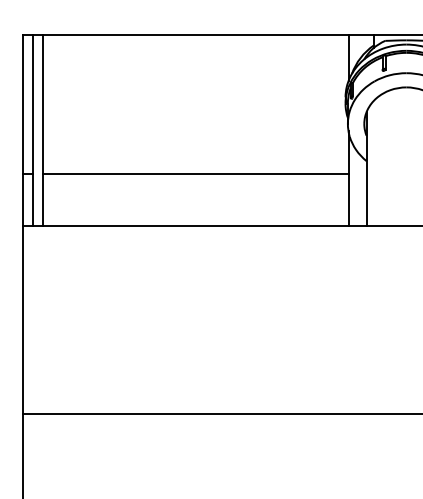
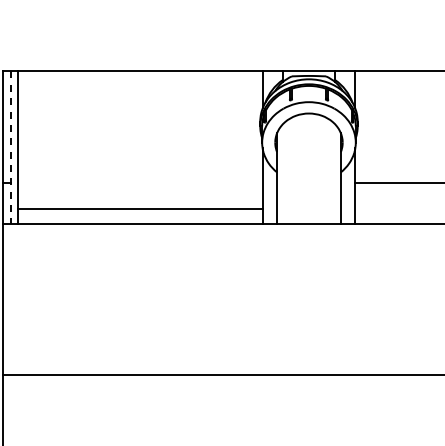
line: (32, 131) -> (10, 148), solid -> dashed
line: (195, 173) -> (140, 208), moved

